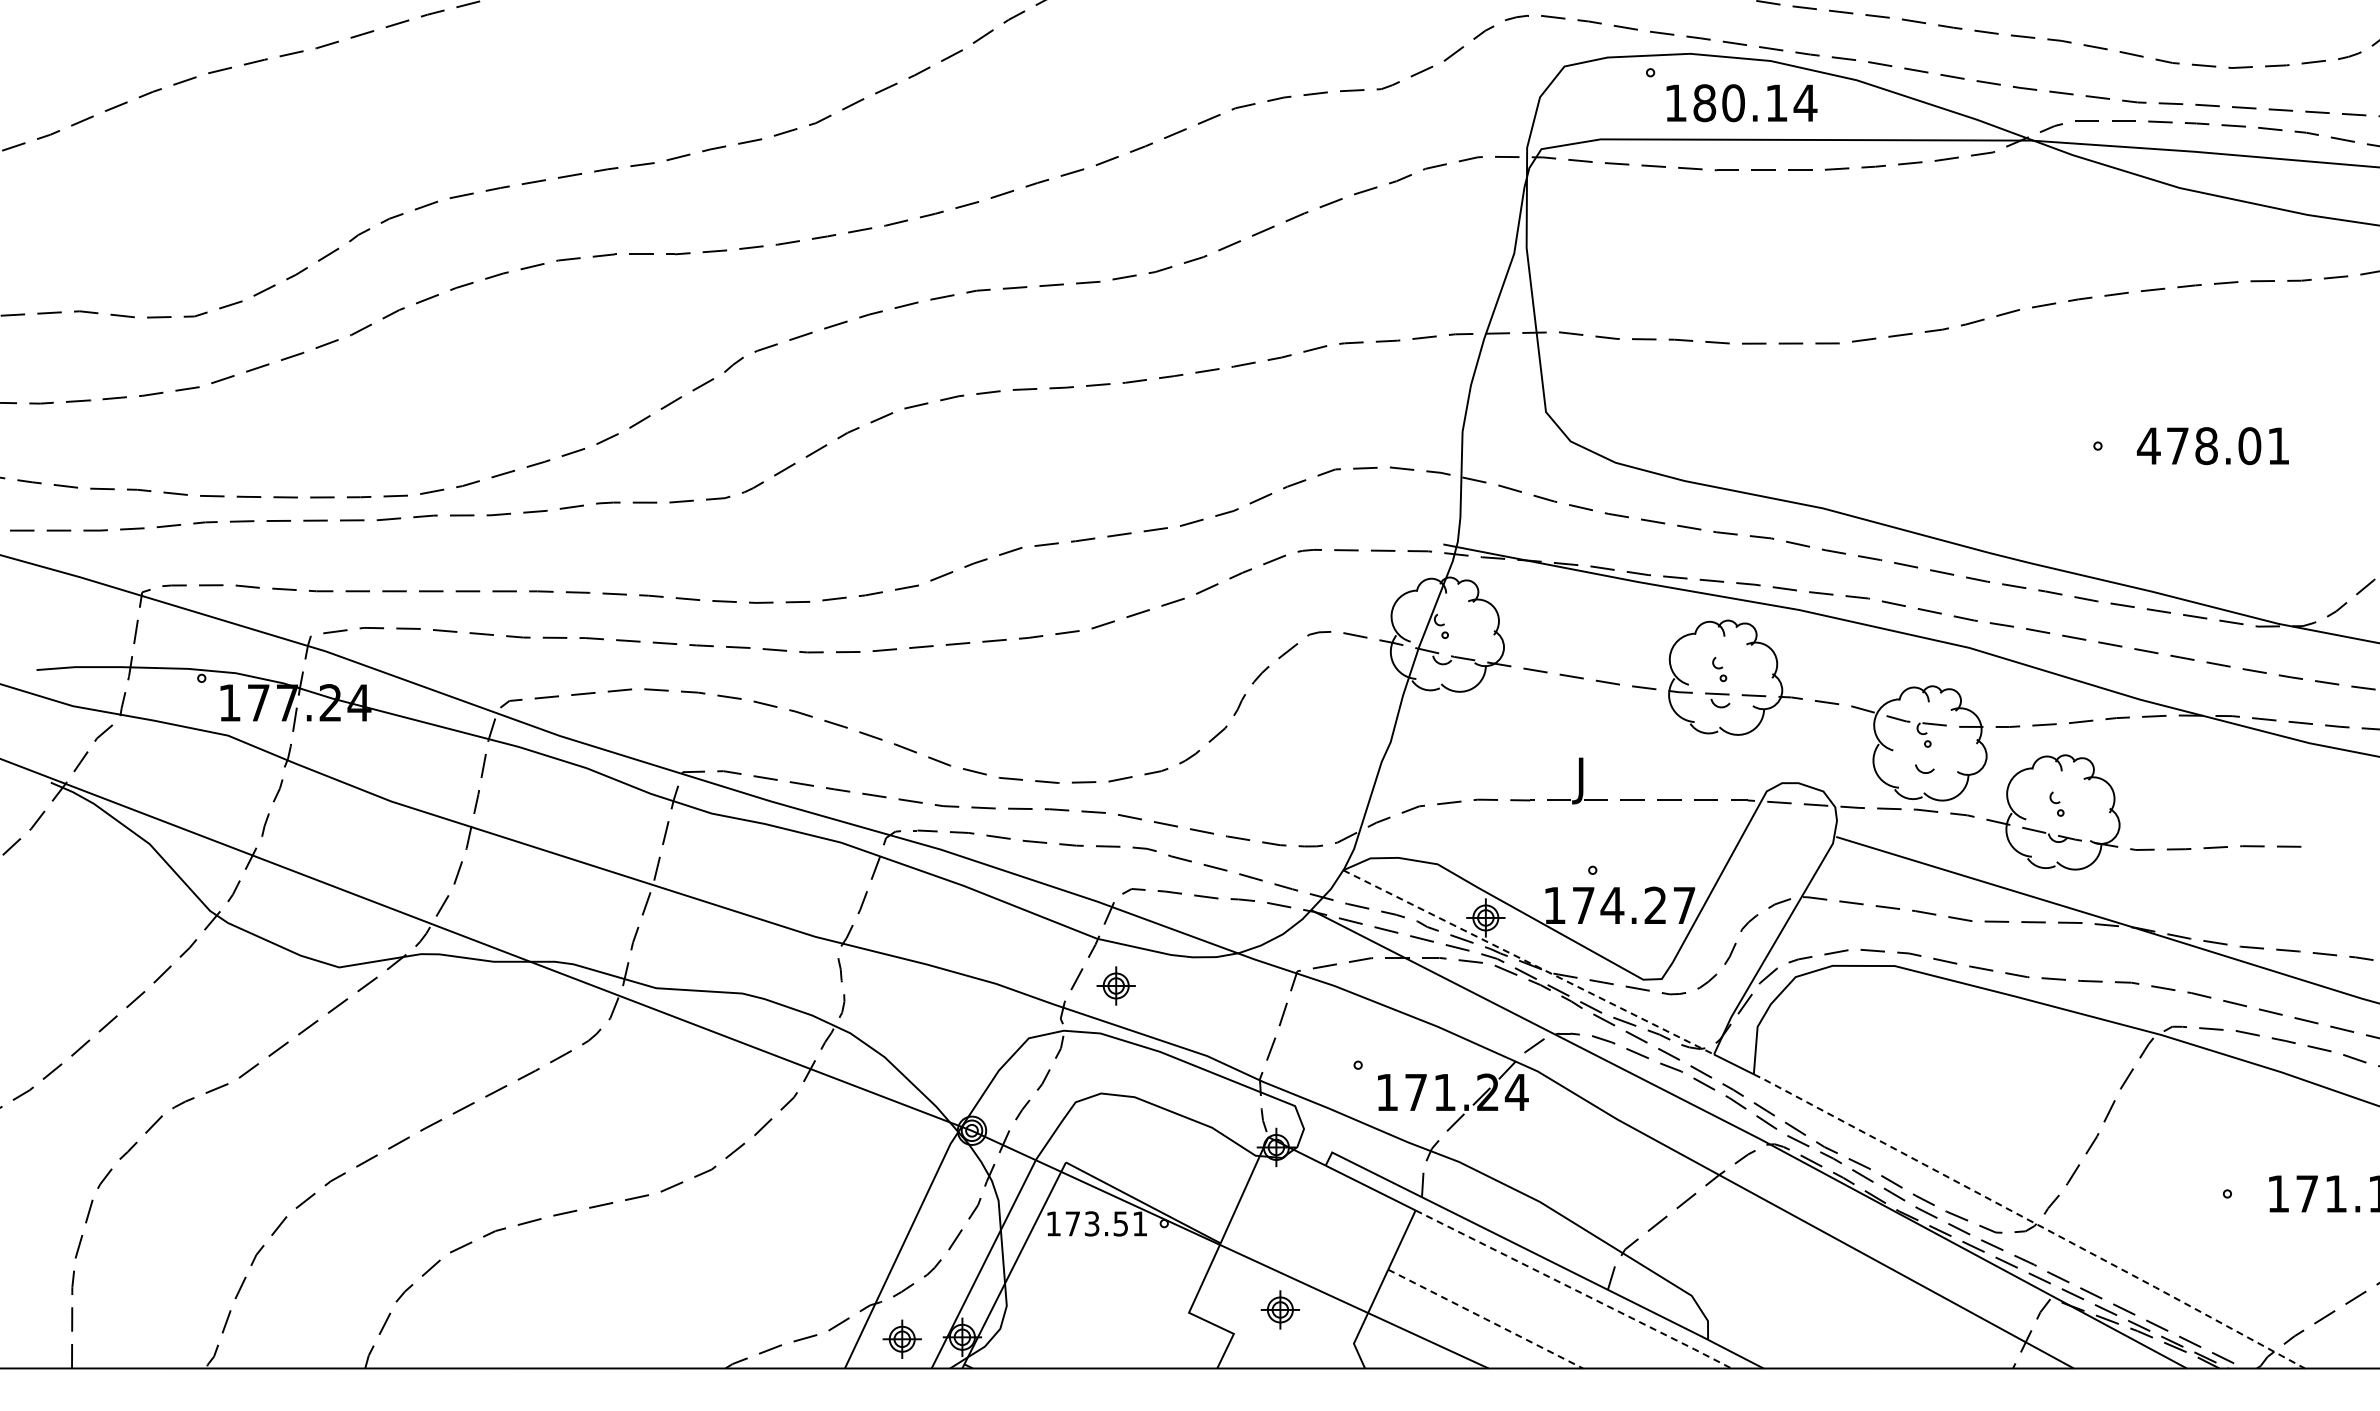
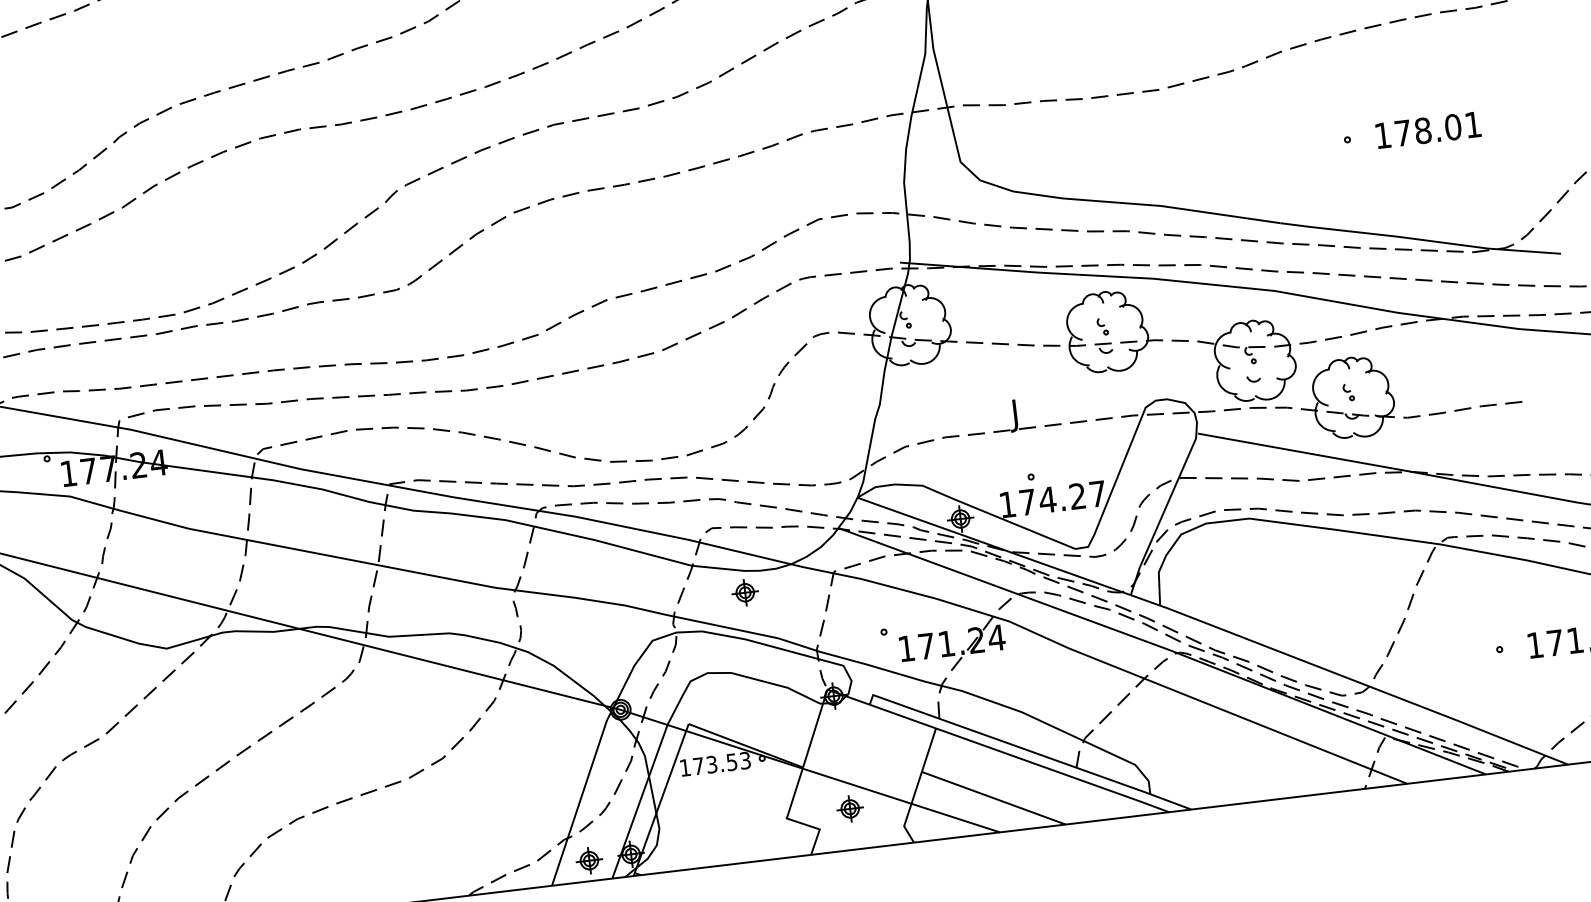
text: (2148, 445) -> (1382, 135), 478.01 -> 178.01
line: (1528, 962) -> (994, 546), dashed -> solid
part: (1115, 985) -> (744, 592), moved
line: (2030, 1220) -> (1364, 684), dashed -> solid
text: (1139, 1223) -> (744, 760), 173.51 -> 173.53
line: (1574, 1289) -> (1053, 770), dashed -> solid
line: (1485, 1319) -> (993, 798), dashed -> solid

